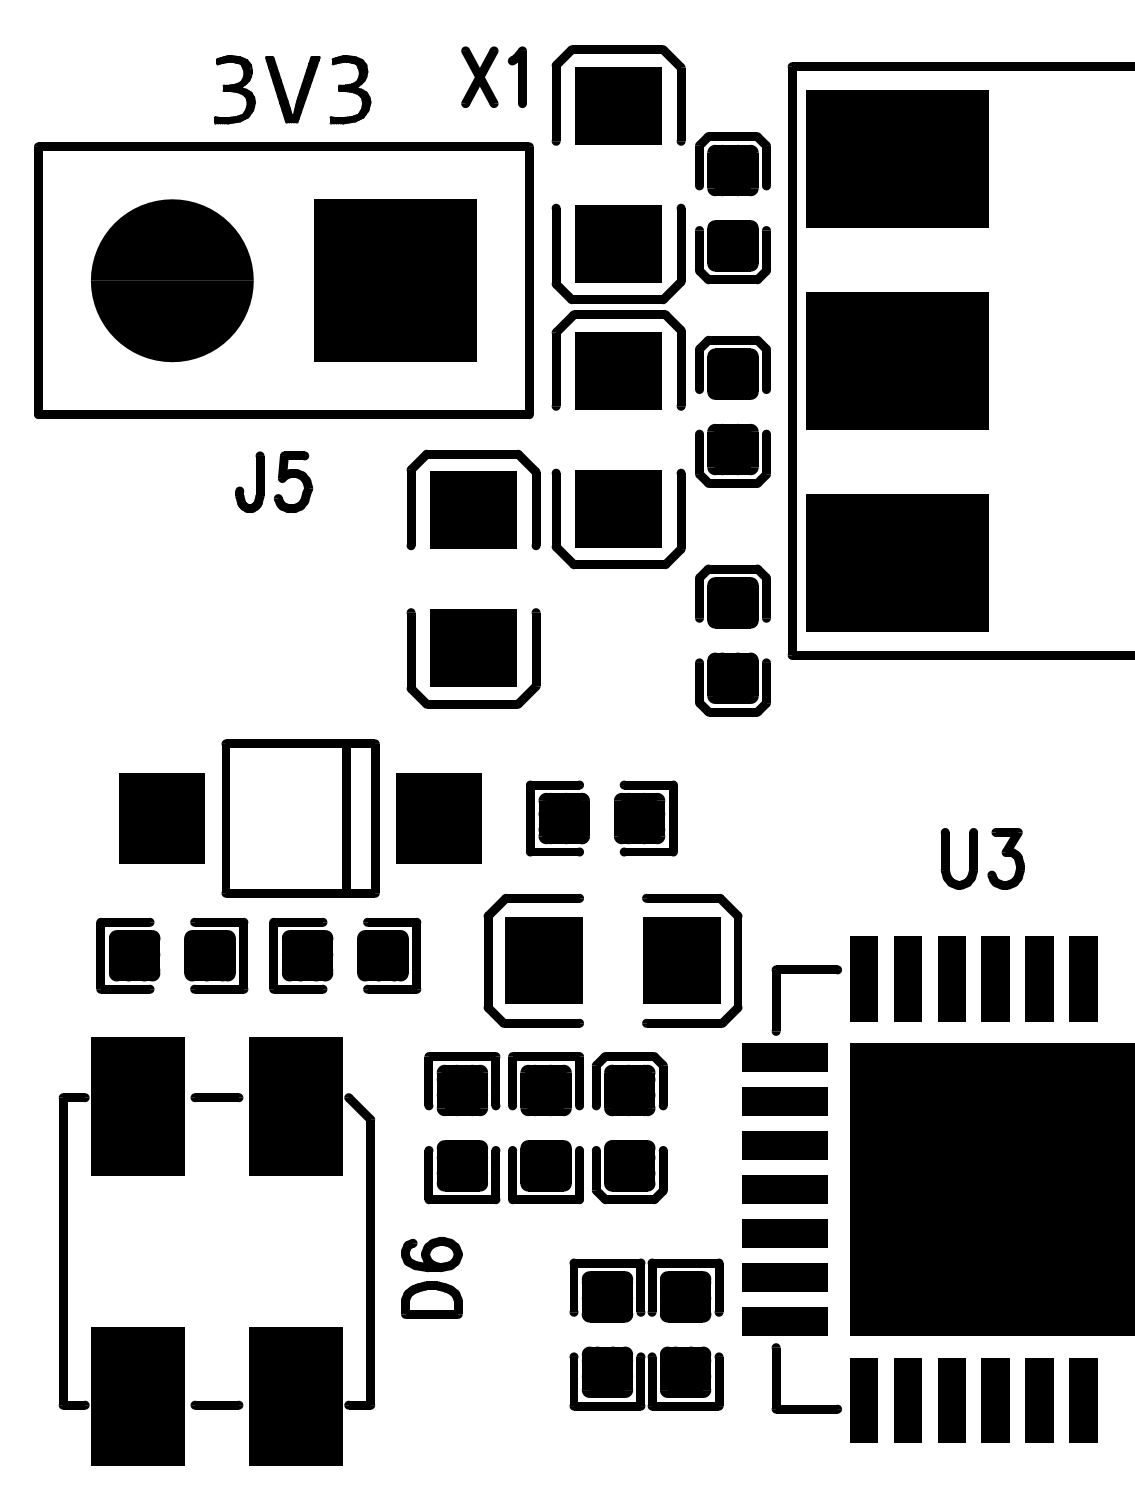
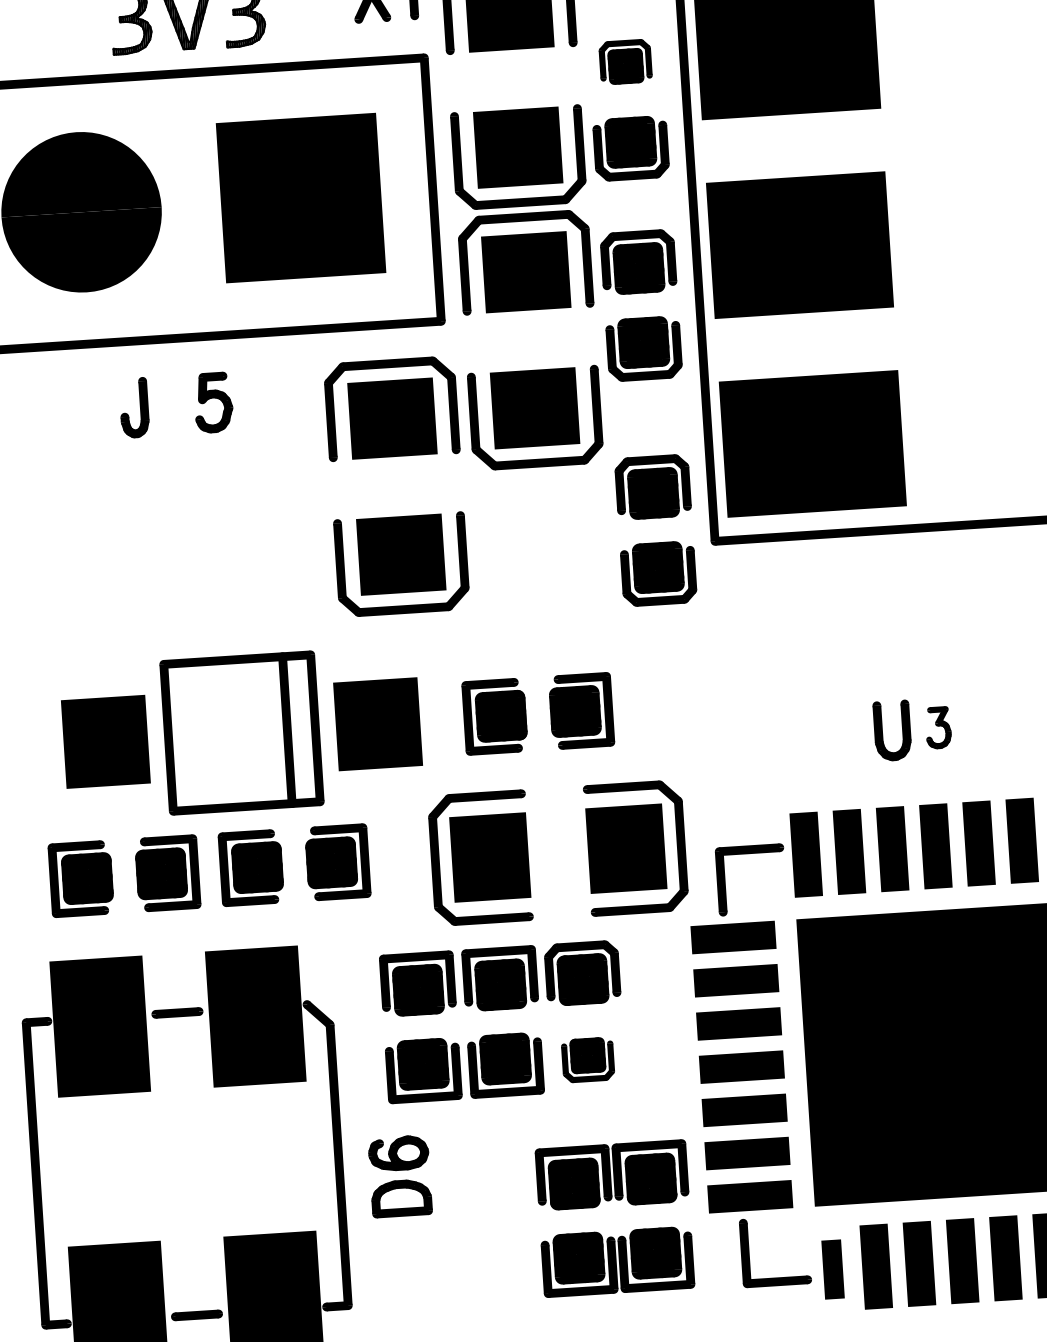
part: (732, 164) -> (625, 62), size x0.7
part: (256, 481) -> (140, 406), moved
part: (1005, 858) -> (937, 727), size x0.7
part: (629, 1172) -> (587, 1060), size x0.7
part: (863, 1400) -> (832, 1269), size x0.7

